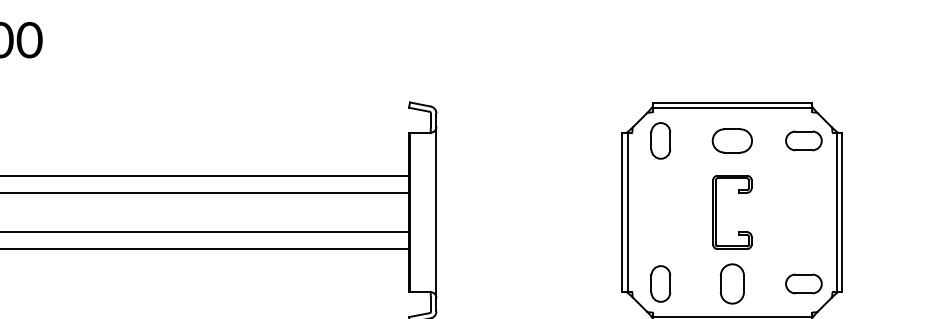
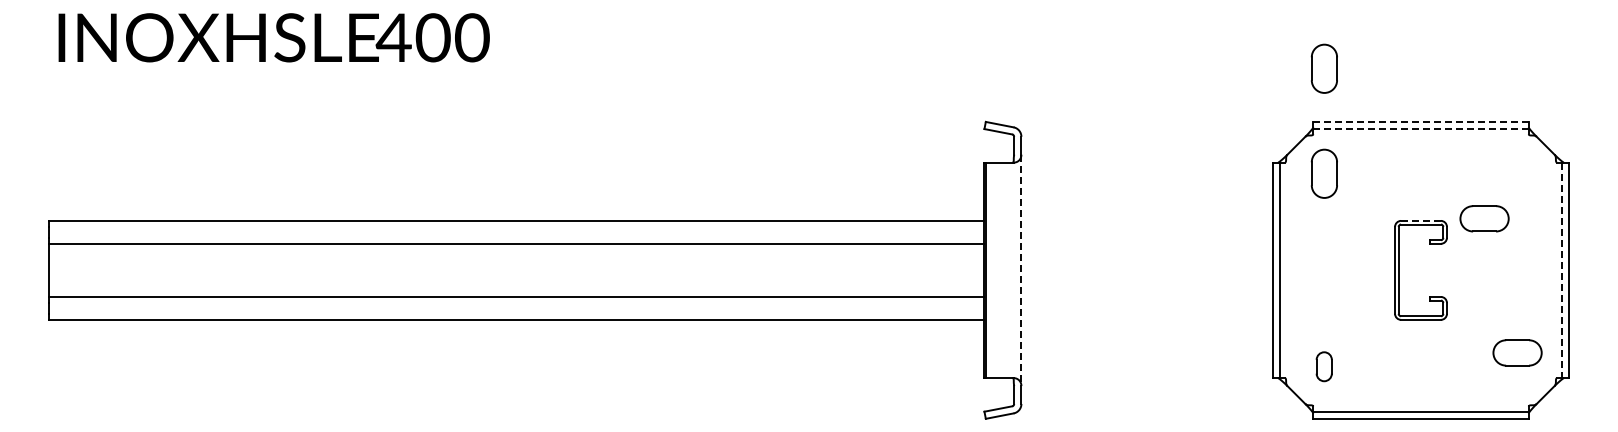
part: (660, 62) -> (1323, 68), added
line: (732, 102) -> (1421, 121), solid -> dashed
line: (732, 108) -> (1421, 129), solid -> dashed
part: (732, 140) -> (1420, 173), removed
part: (803, 140) -> (1484, 218), moved
line: (732, 175) -> (1421, 220), solid -> dashed
line: (436, 212) -> (1021, 270), solid -> dashed
line: (837, 212) -> (1562, 270), solid -> dashed
part: (660, 283) -> (1323, 366), size x0.6
part: (732, 283) -> (1420, 366), removed
part: (803, 283) -> (1517, 352), moved

